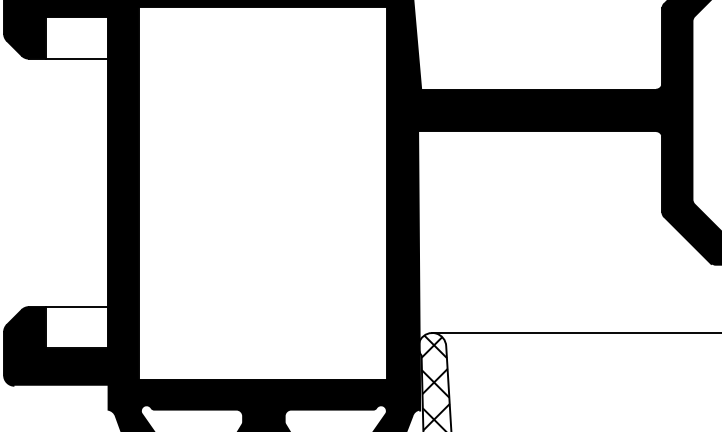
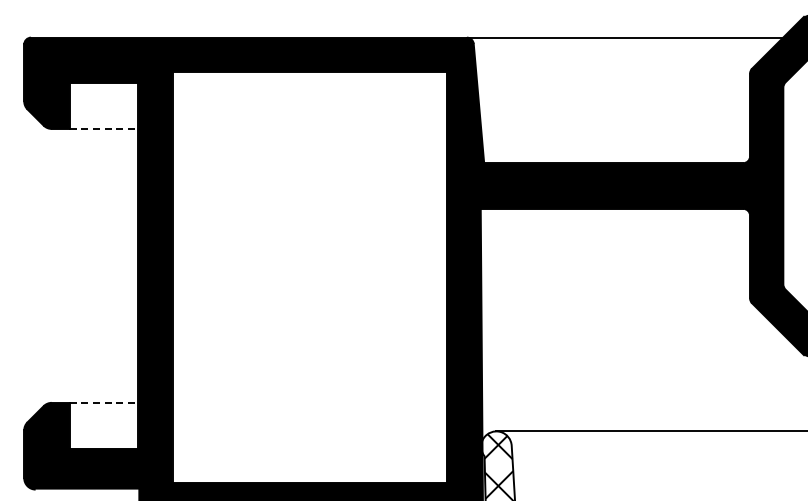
line: (76, 58) -> (104, 128), solid -> dashed
line: (76, 306) -> (104, 402), solid -> dashed

